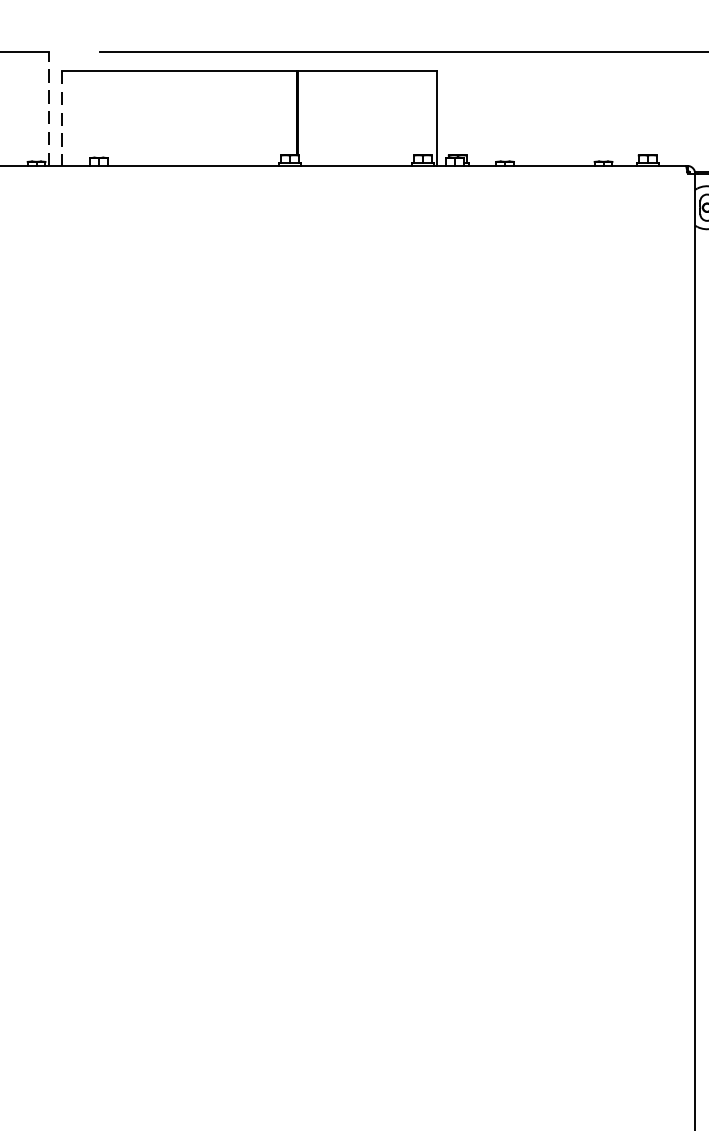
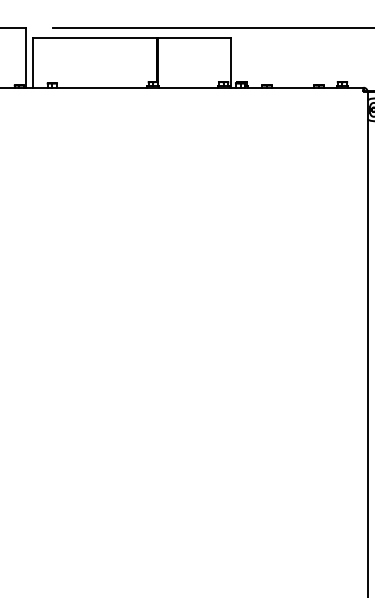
line: (49, 108) -> (26, 57), dashed -> solid
line: (61, 120) -> (32, 63), dashed -> solid

